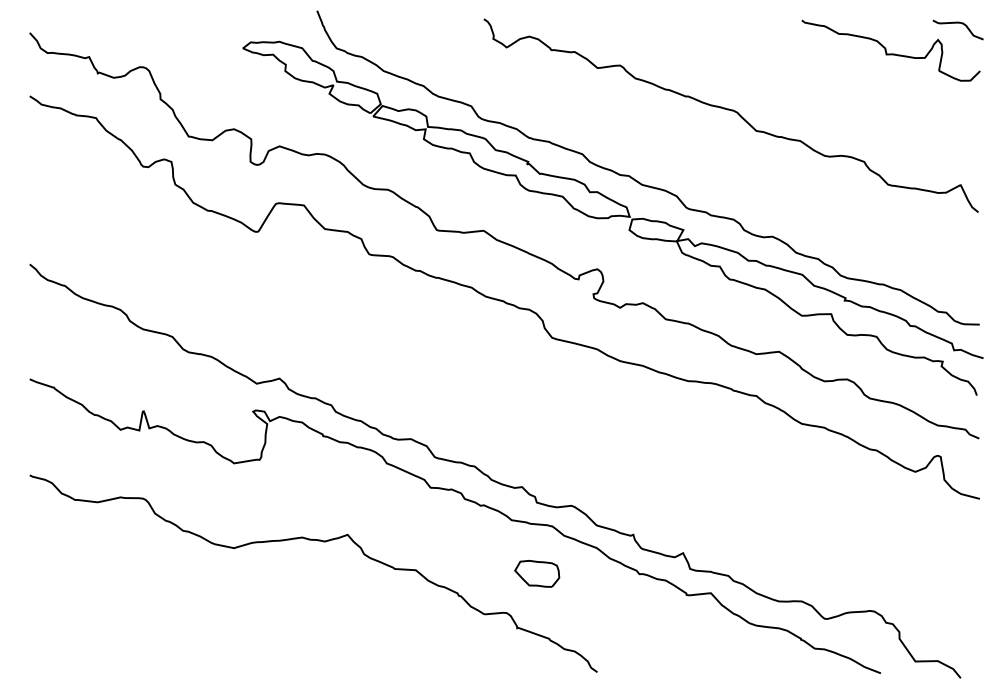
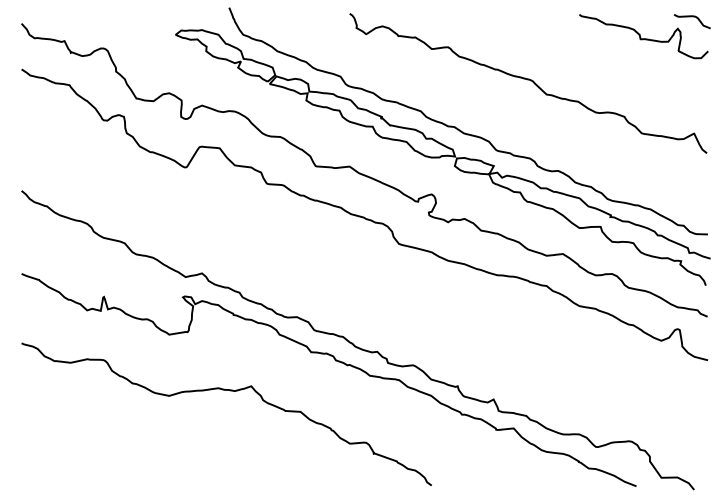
part: (536, 573) -> (387, 414), removed

